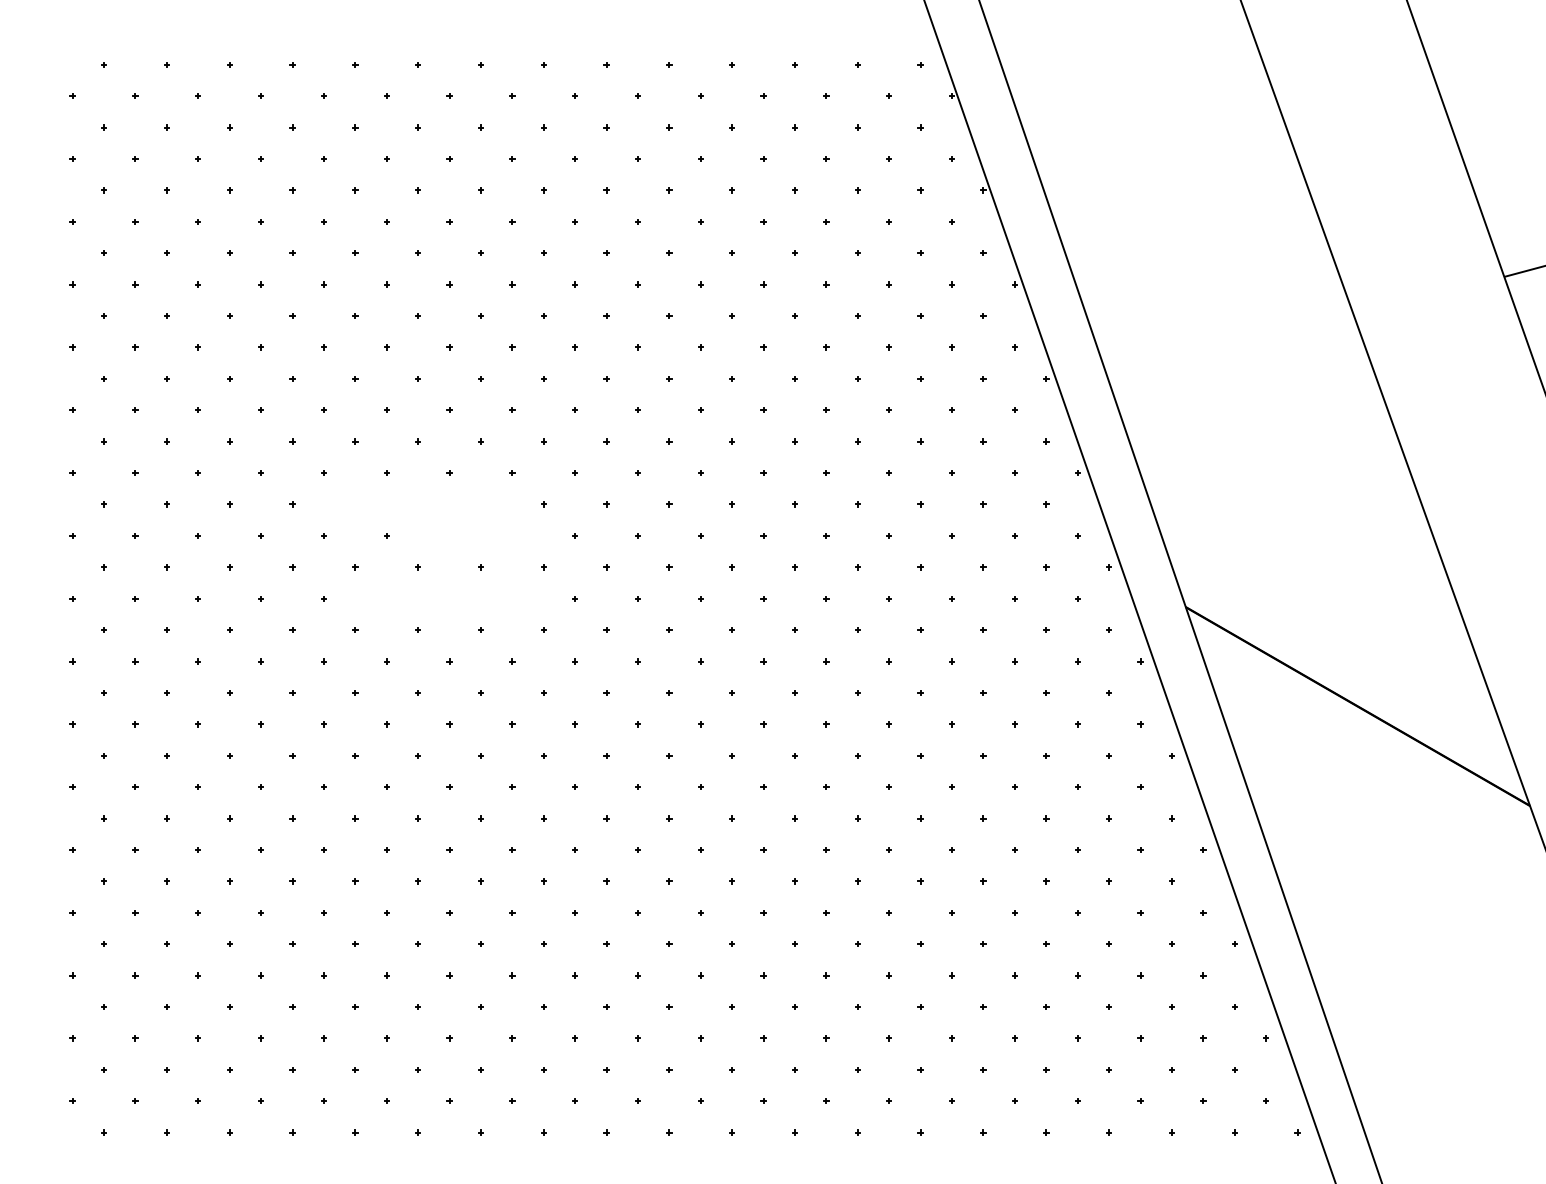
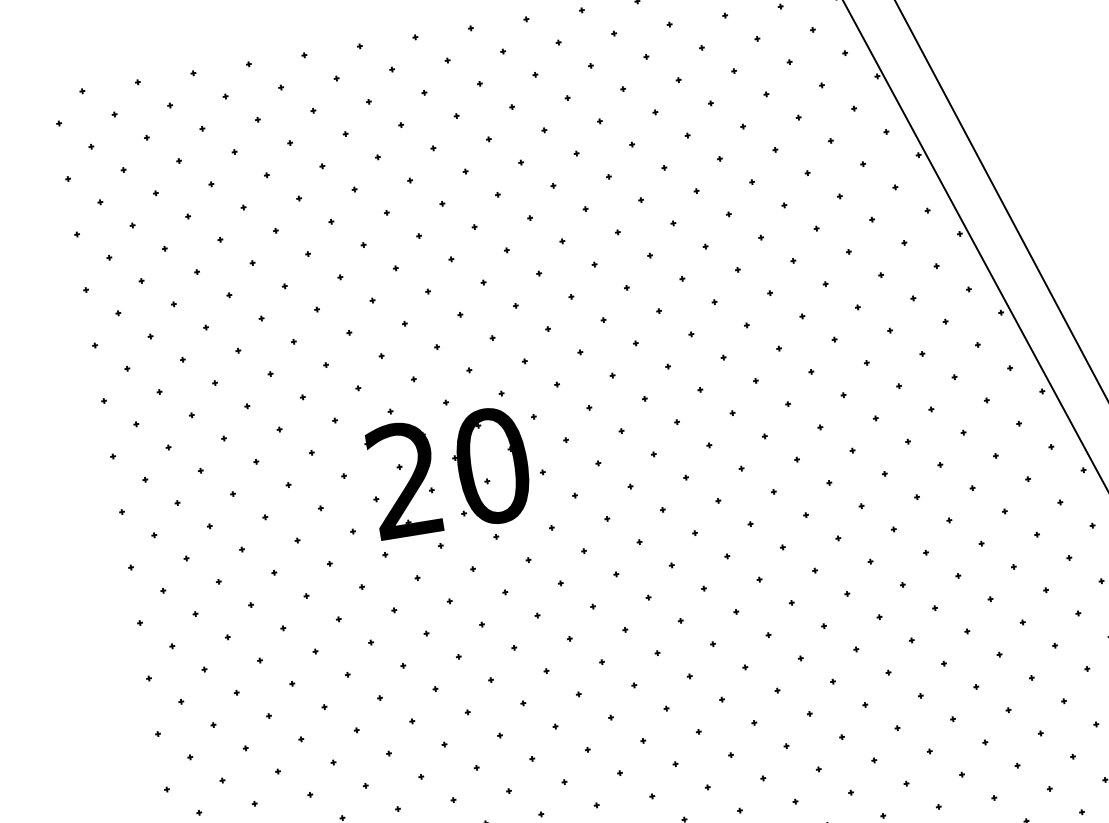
part: (450, 551) -> (458, 471), added

